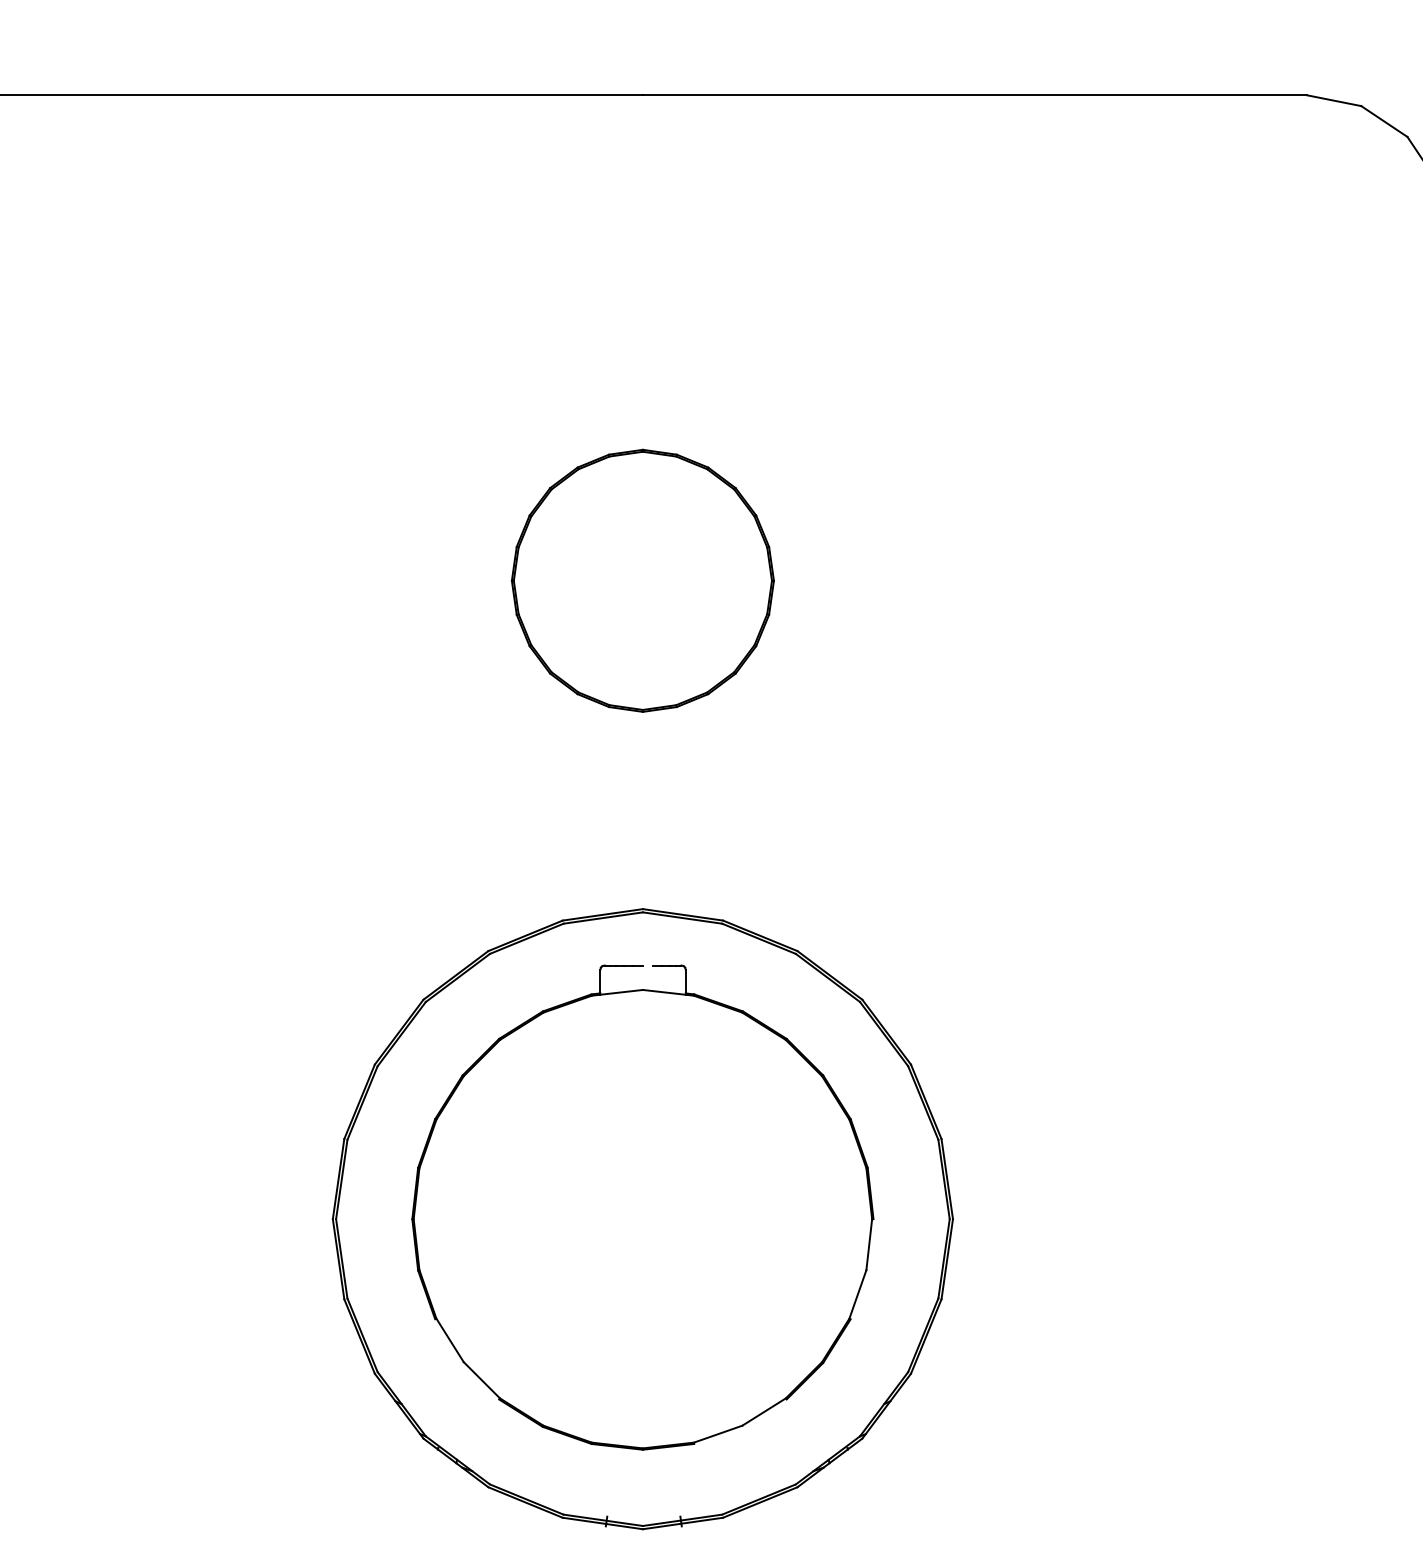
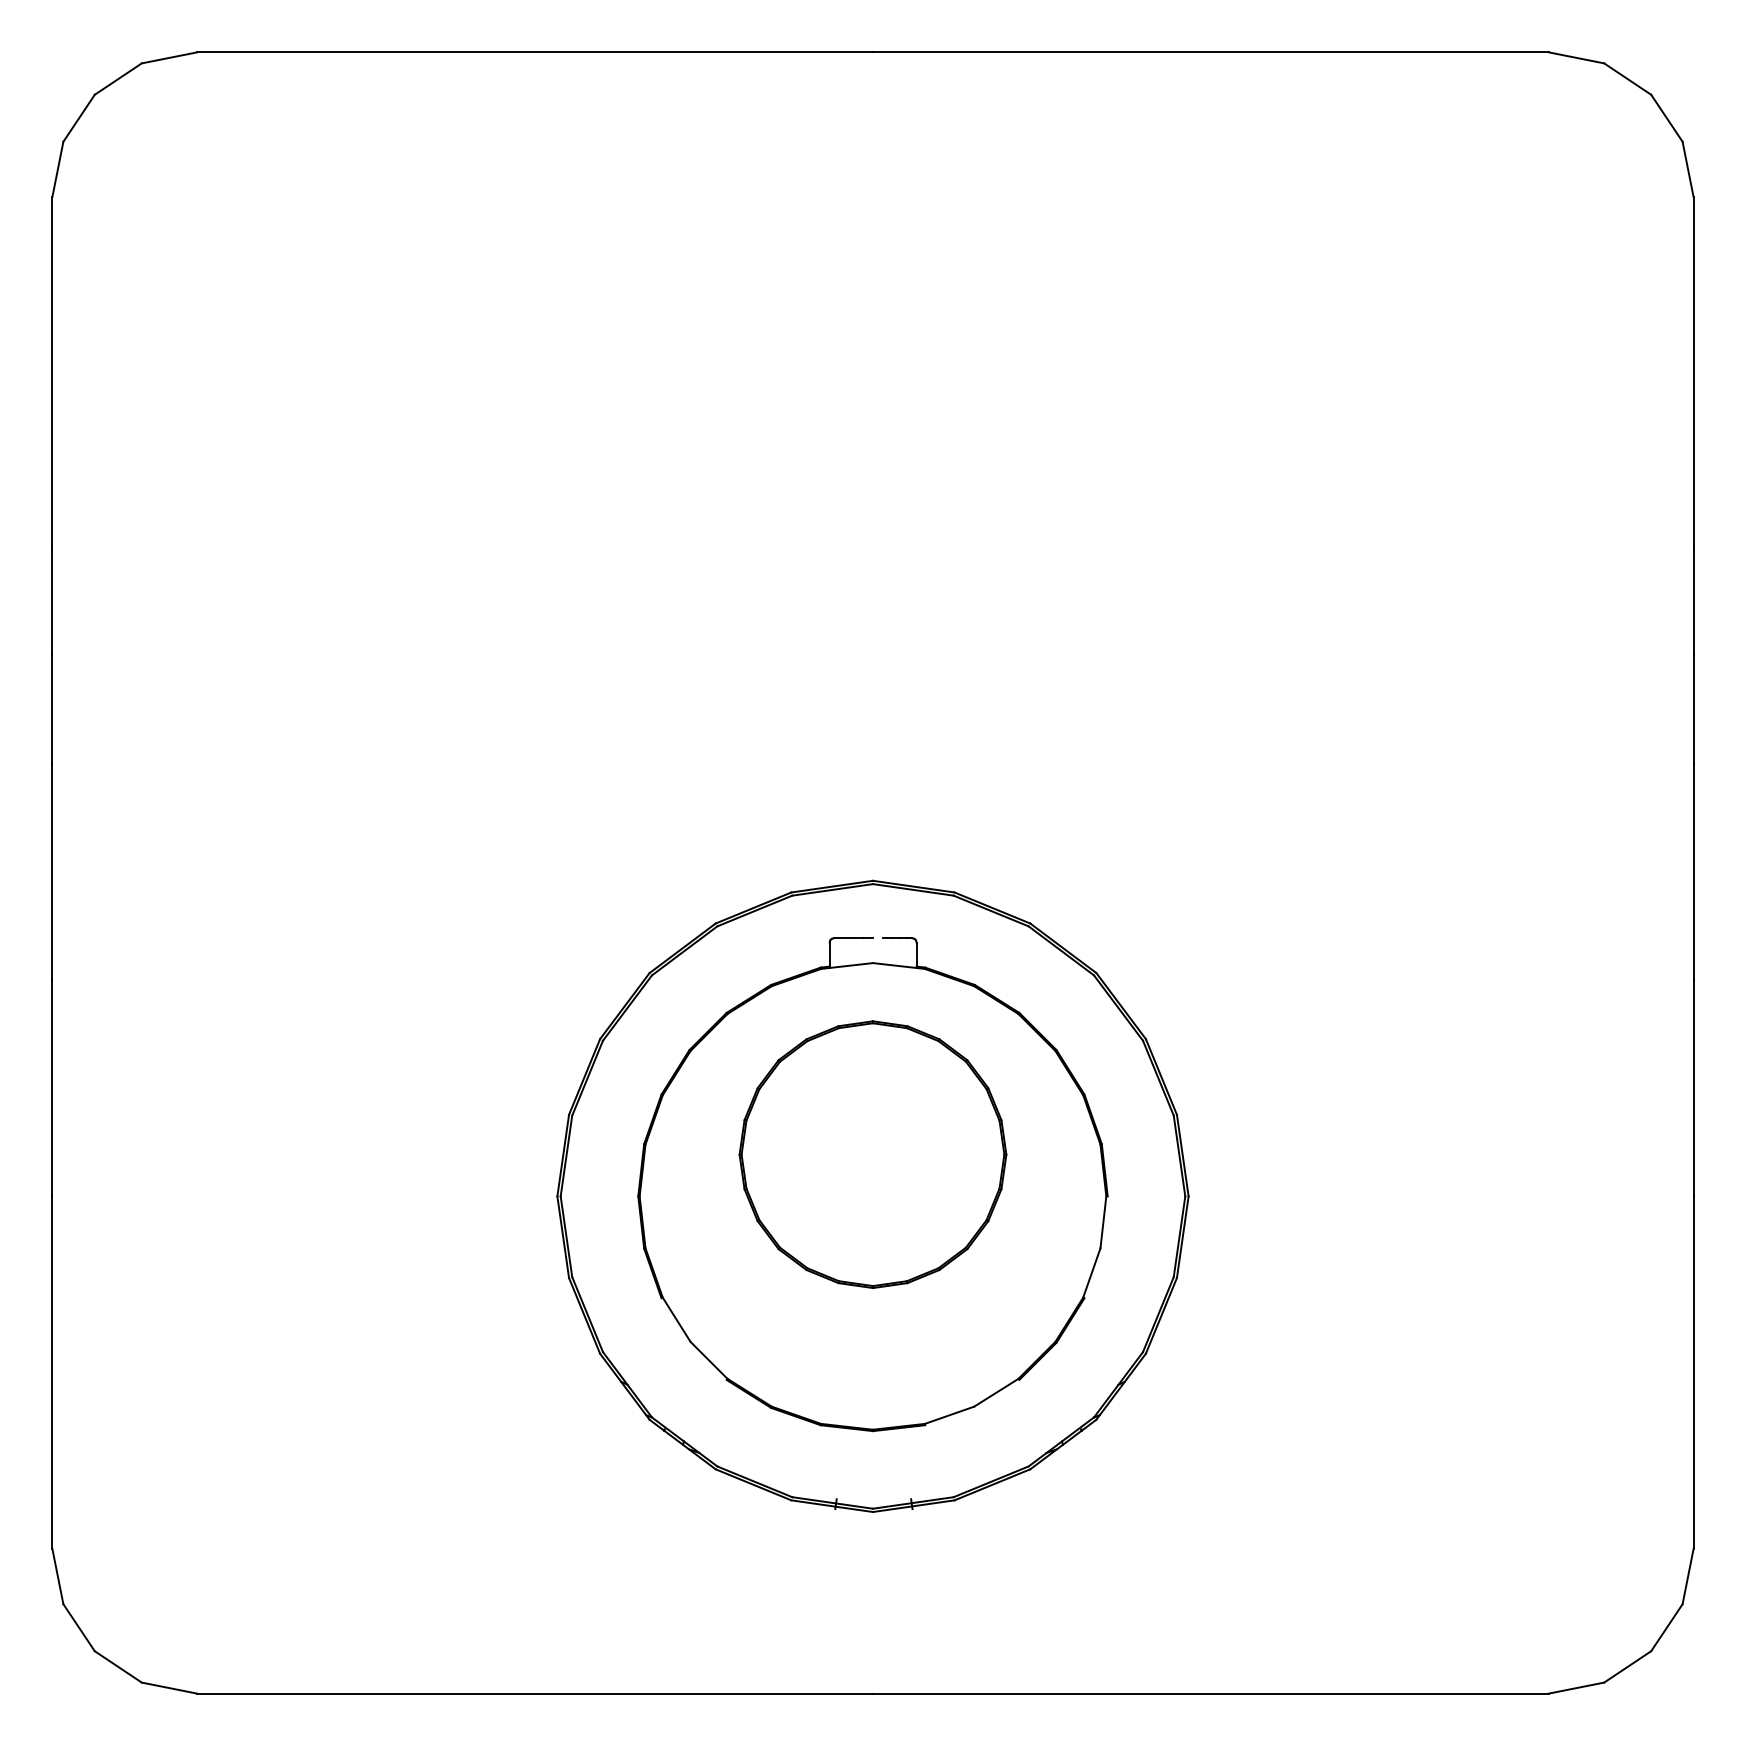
part: (642, 580) -> (872, 1154), moved

